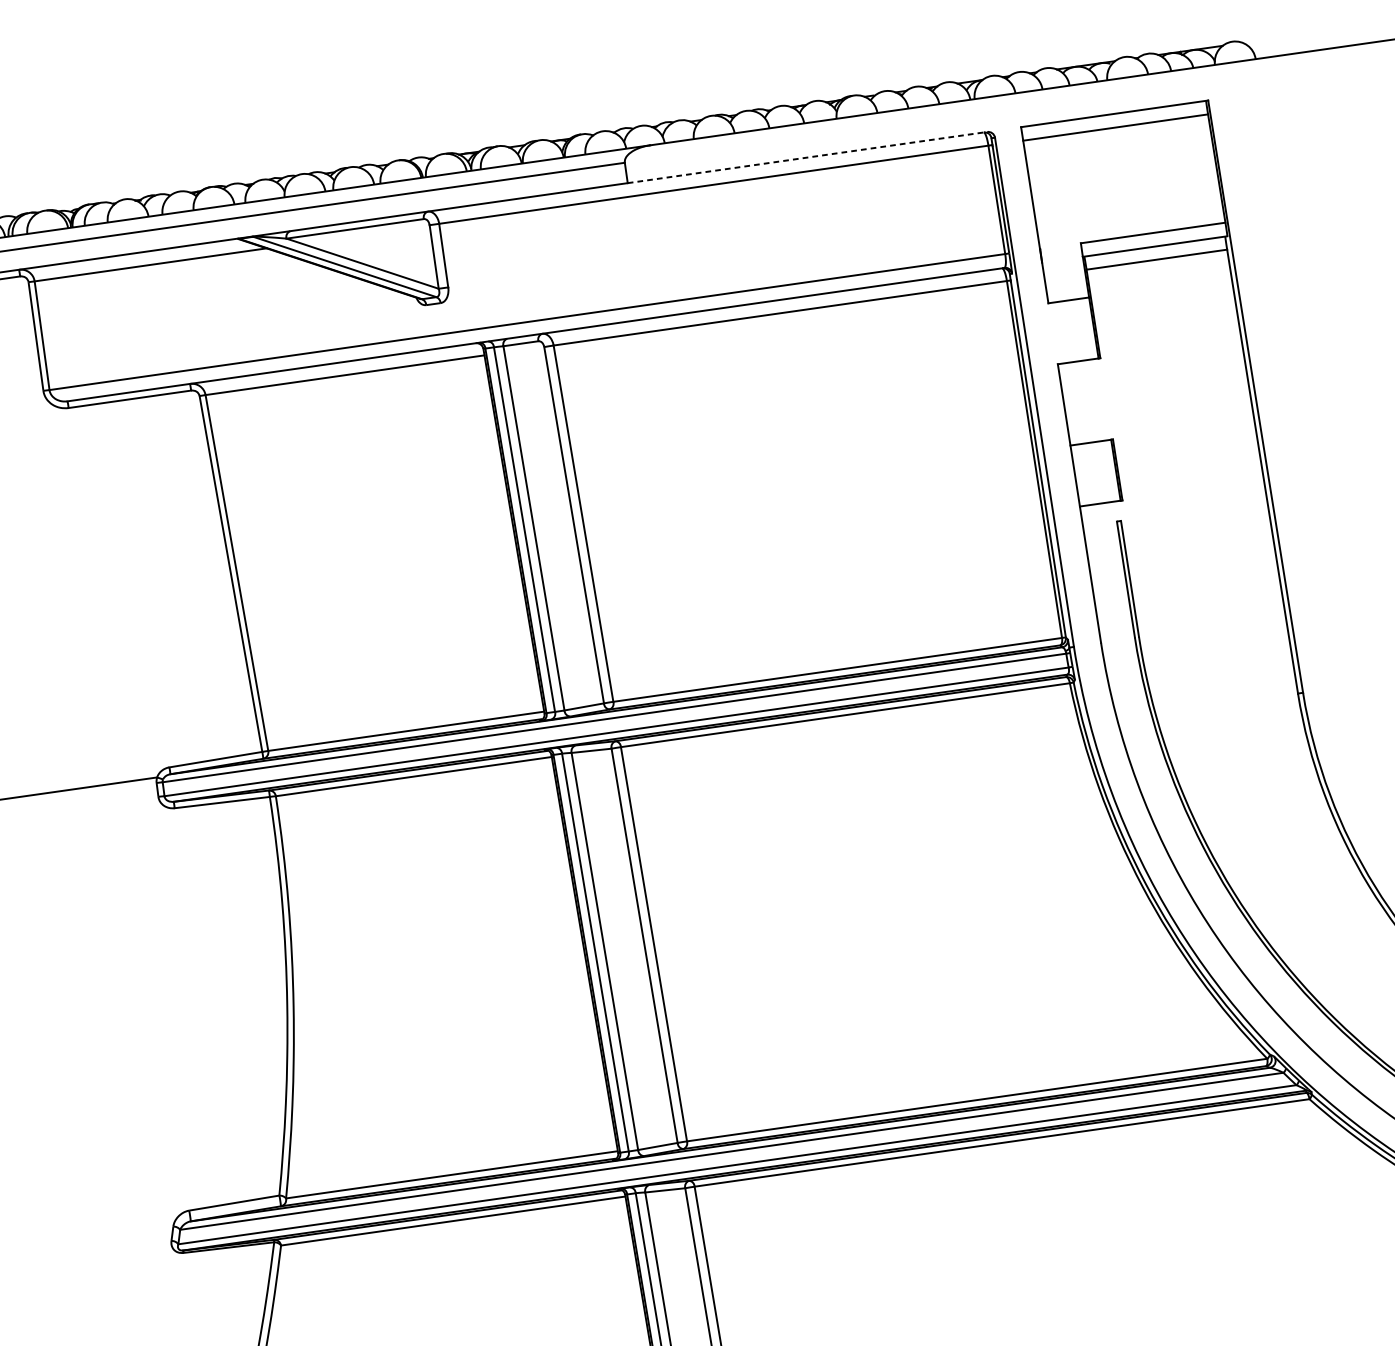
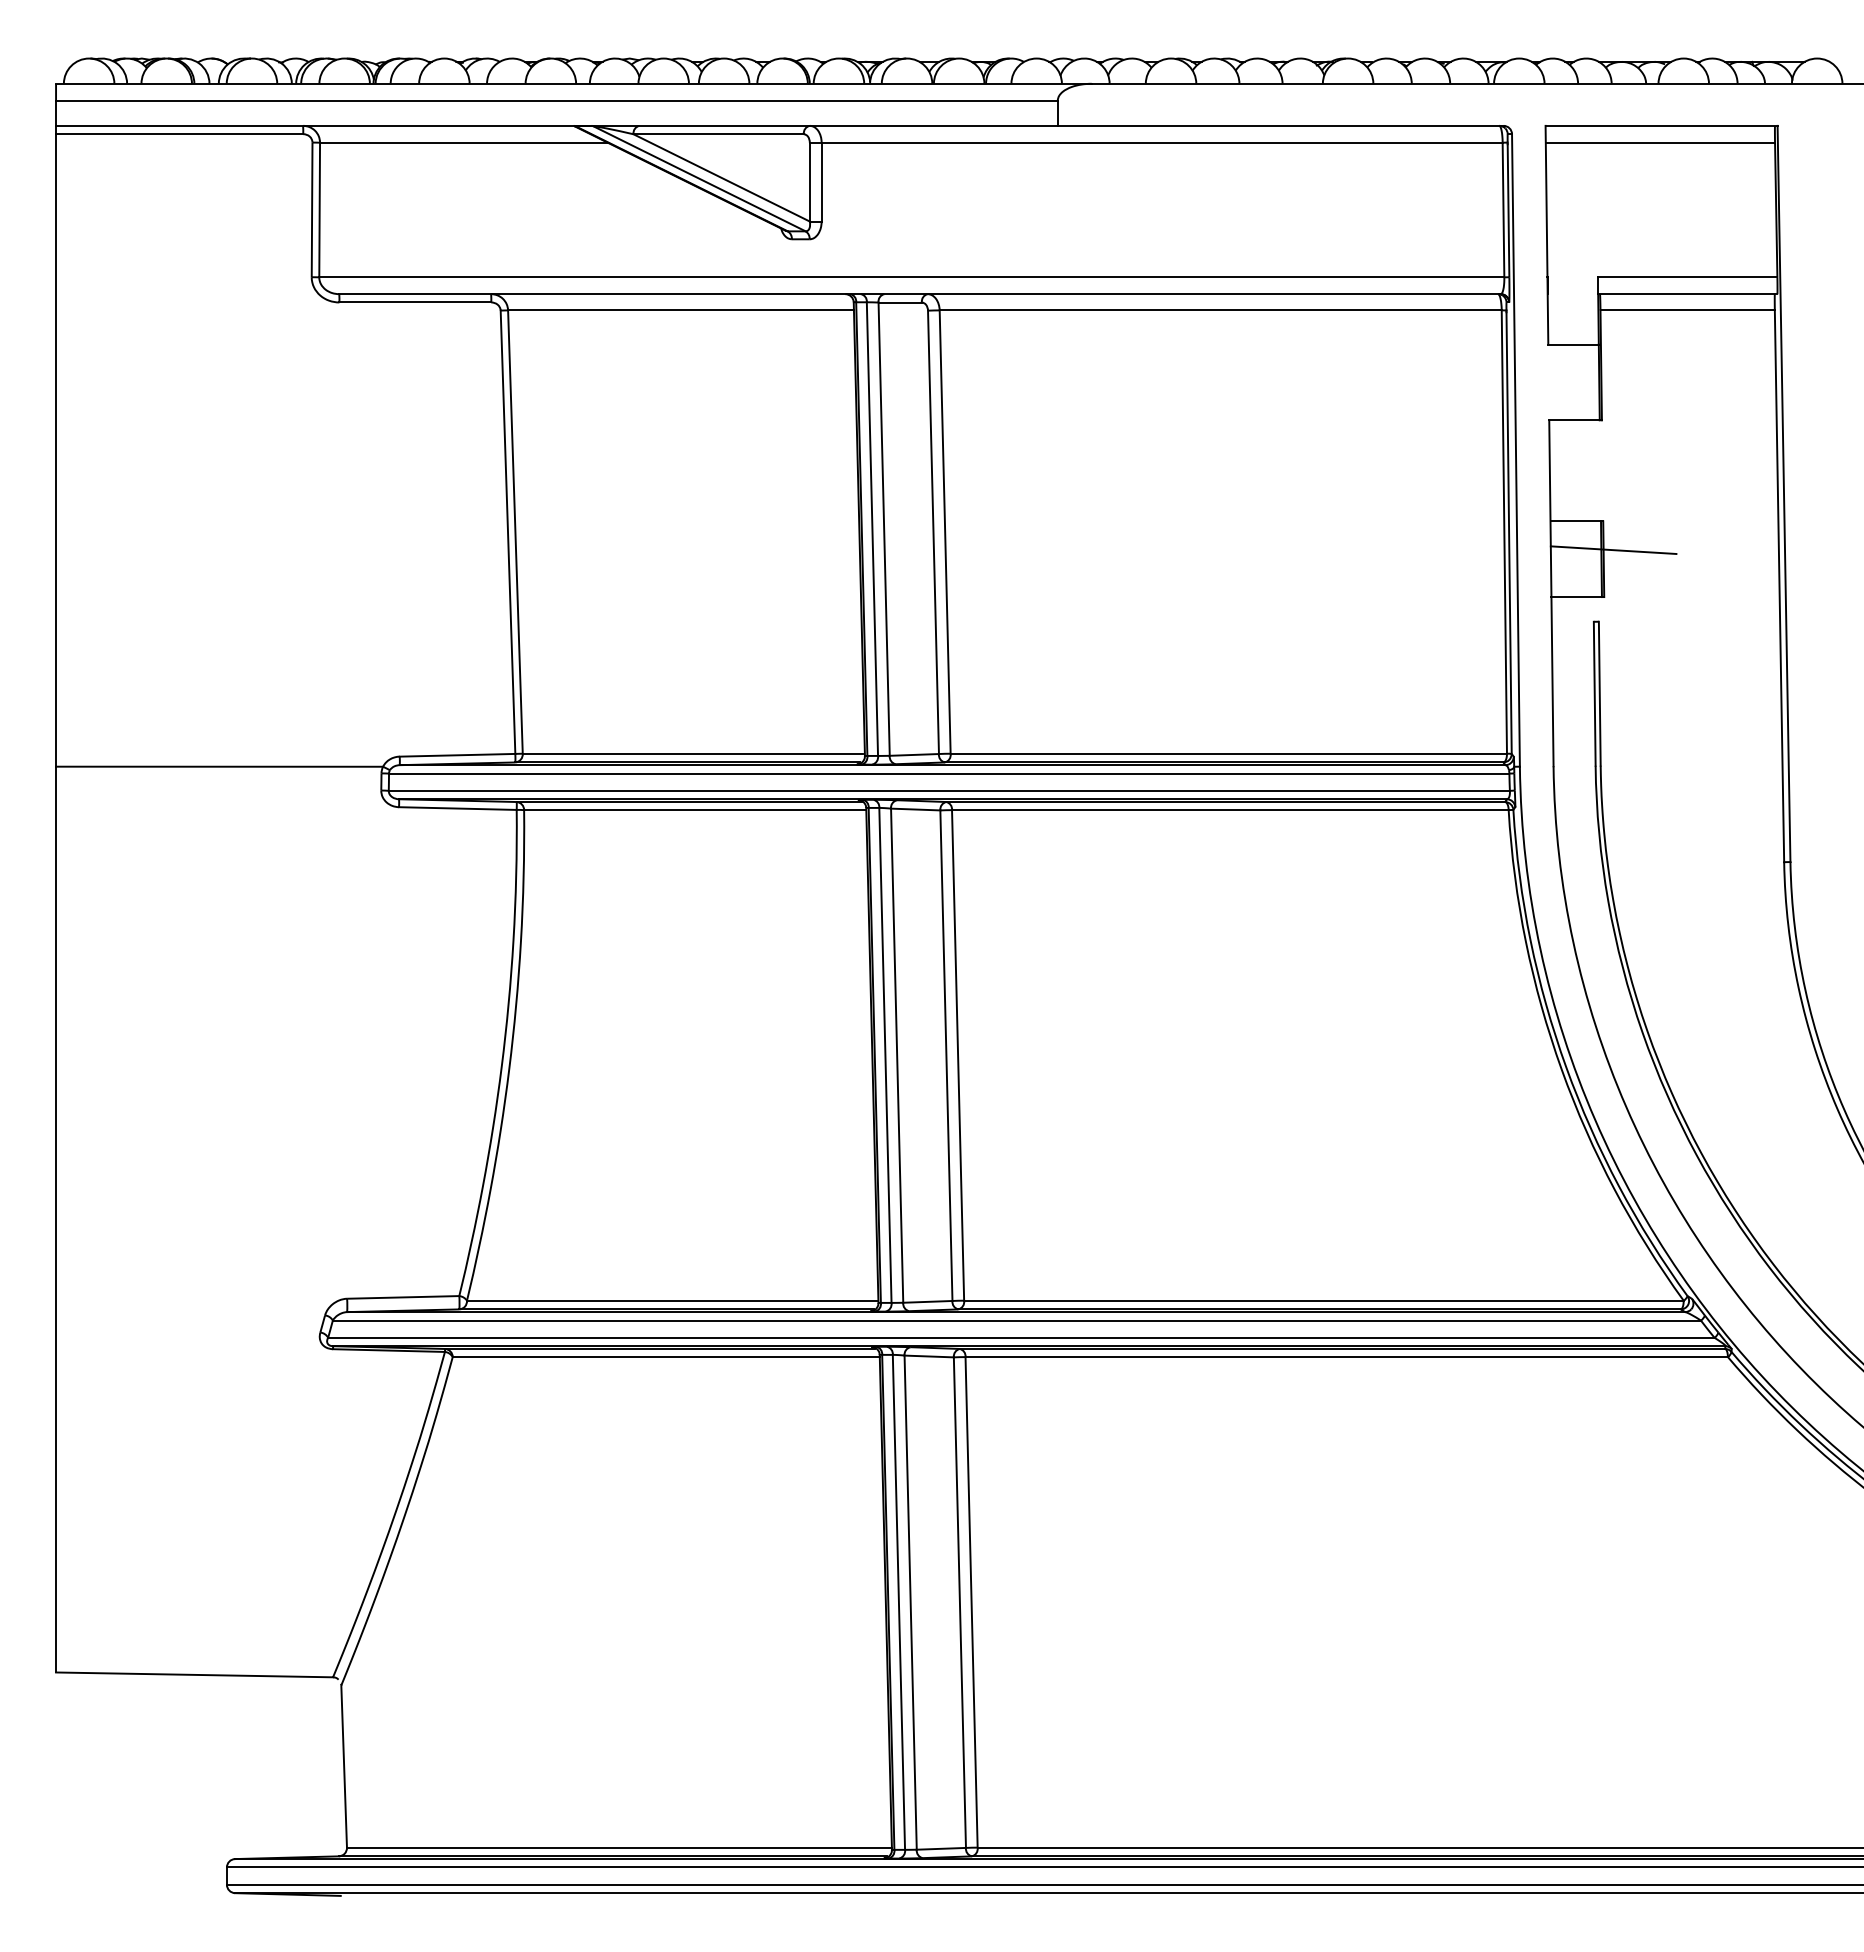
line: (807, 157) -> (1280, 125), dashed -> solid
line: (1124, 461) -> (1613, 549), added

